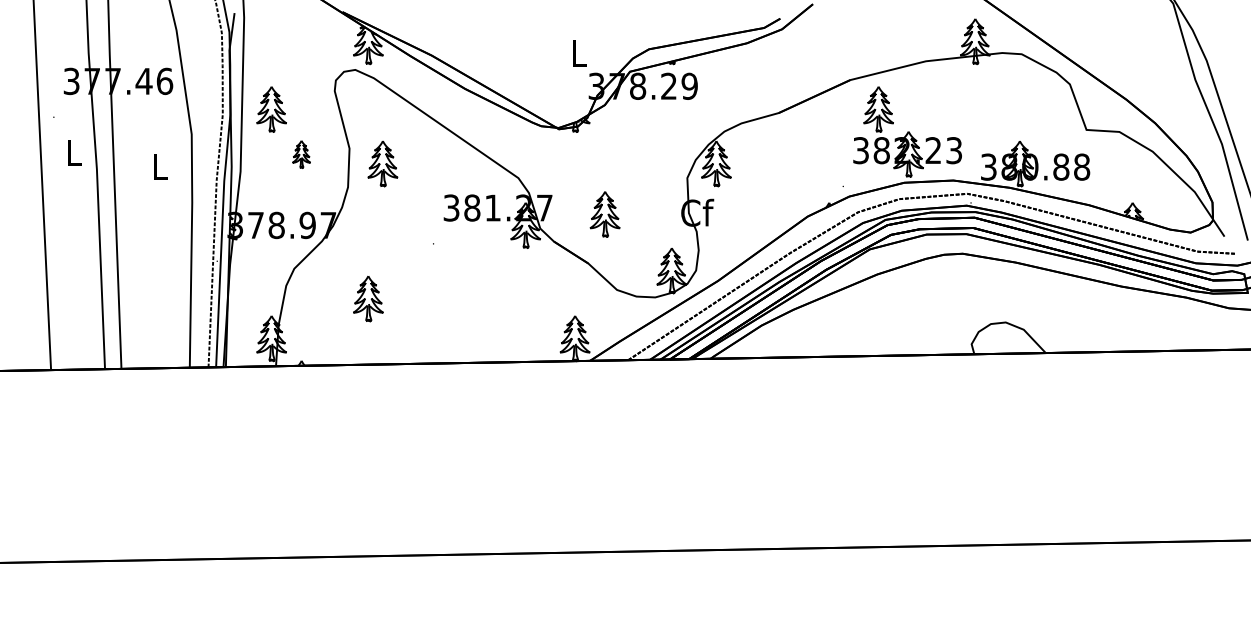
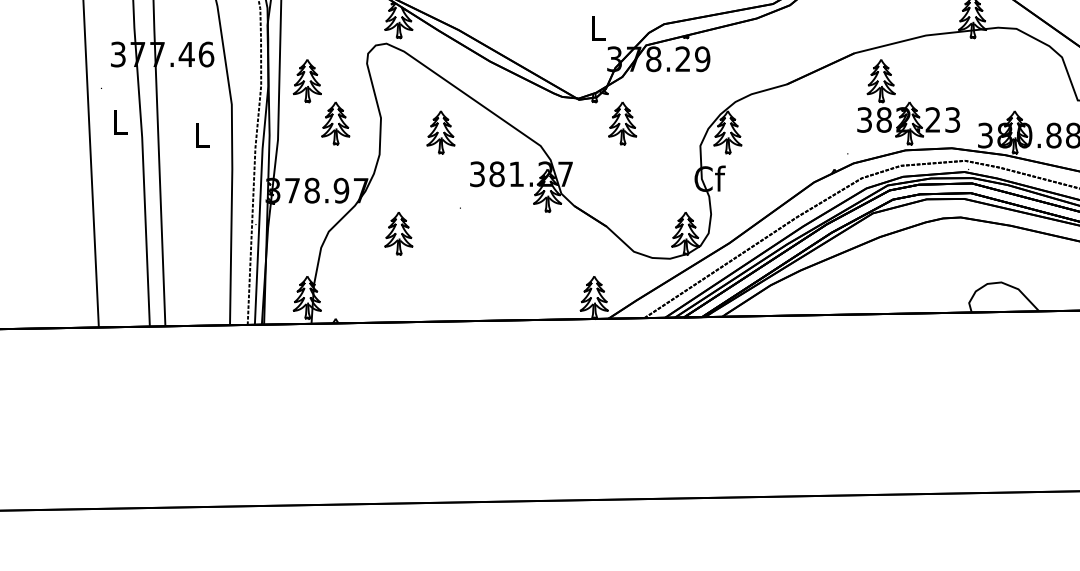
part: (301, 154) -> (335, 123), size x1.67
part: (382, 163) -> (440, 132), moved
part: (604, 214) -> (622, 123), moved
part: (368, 298) -> (398, 233), moved

